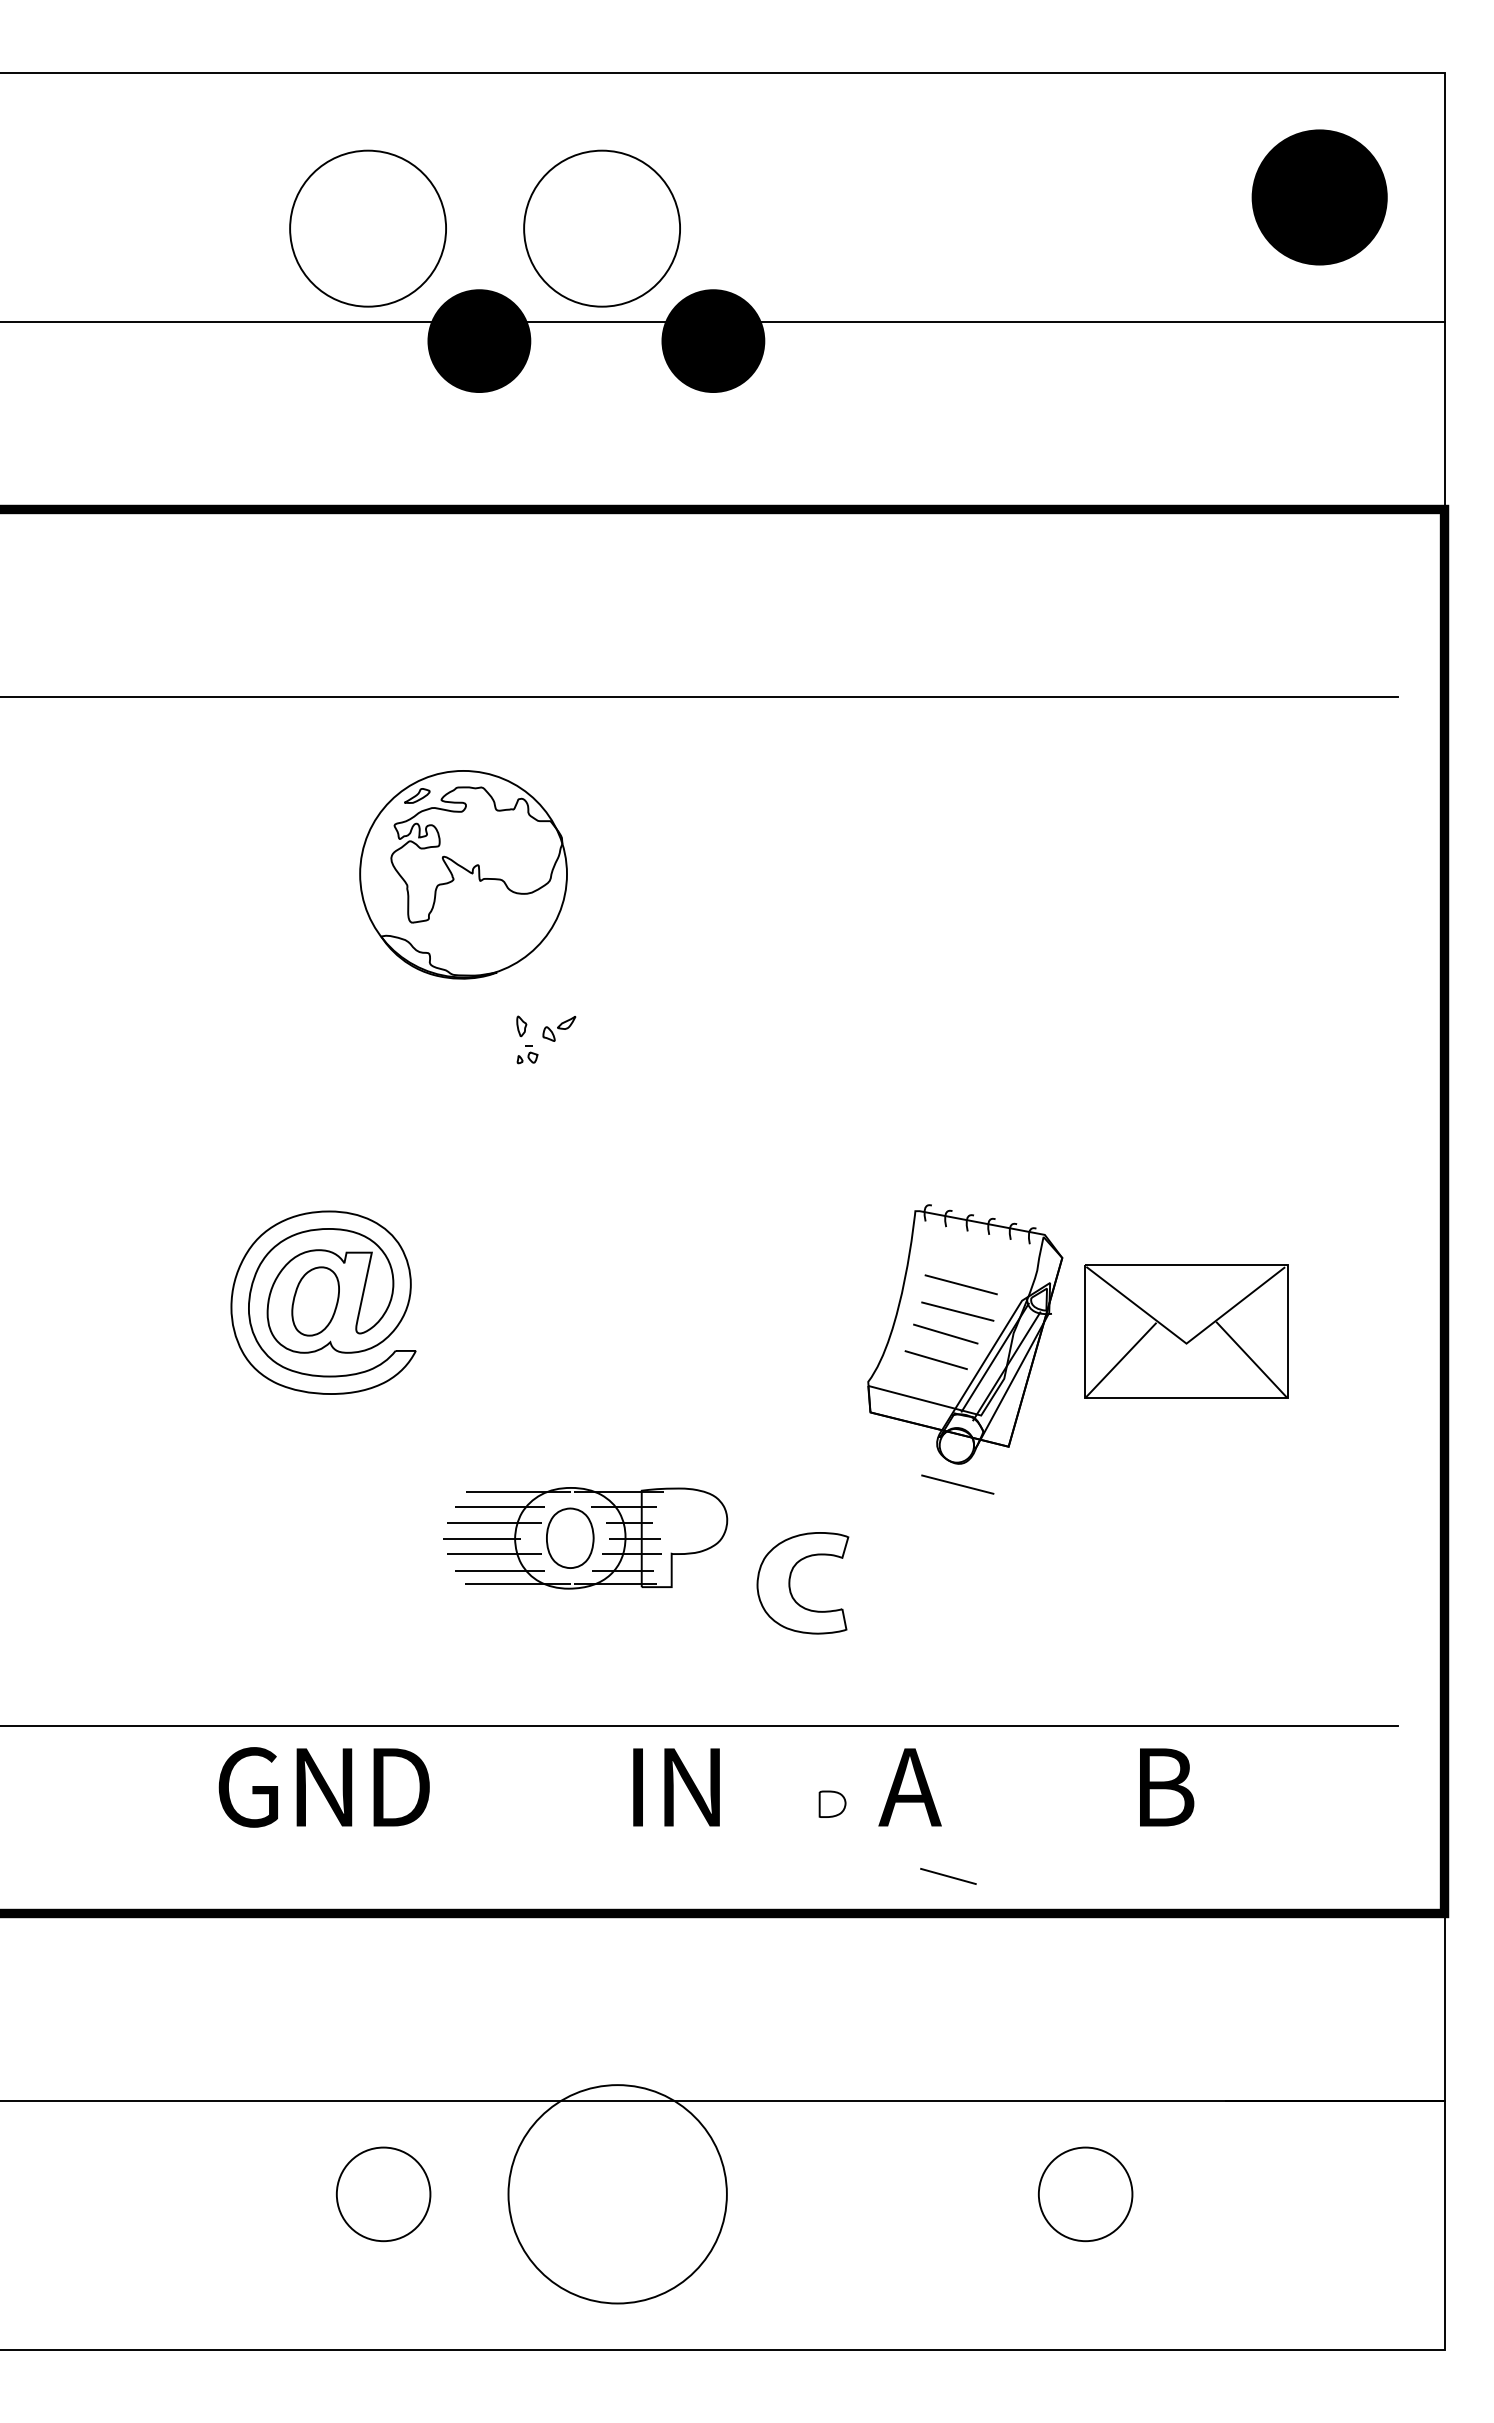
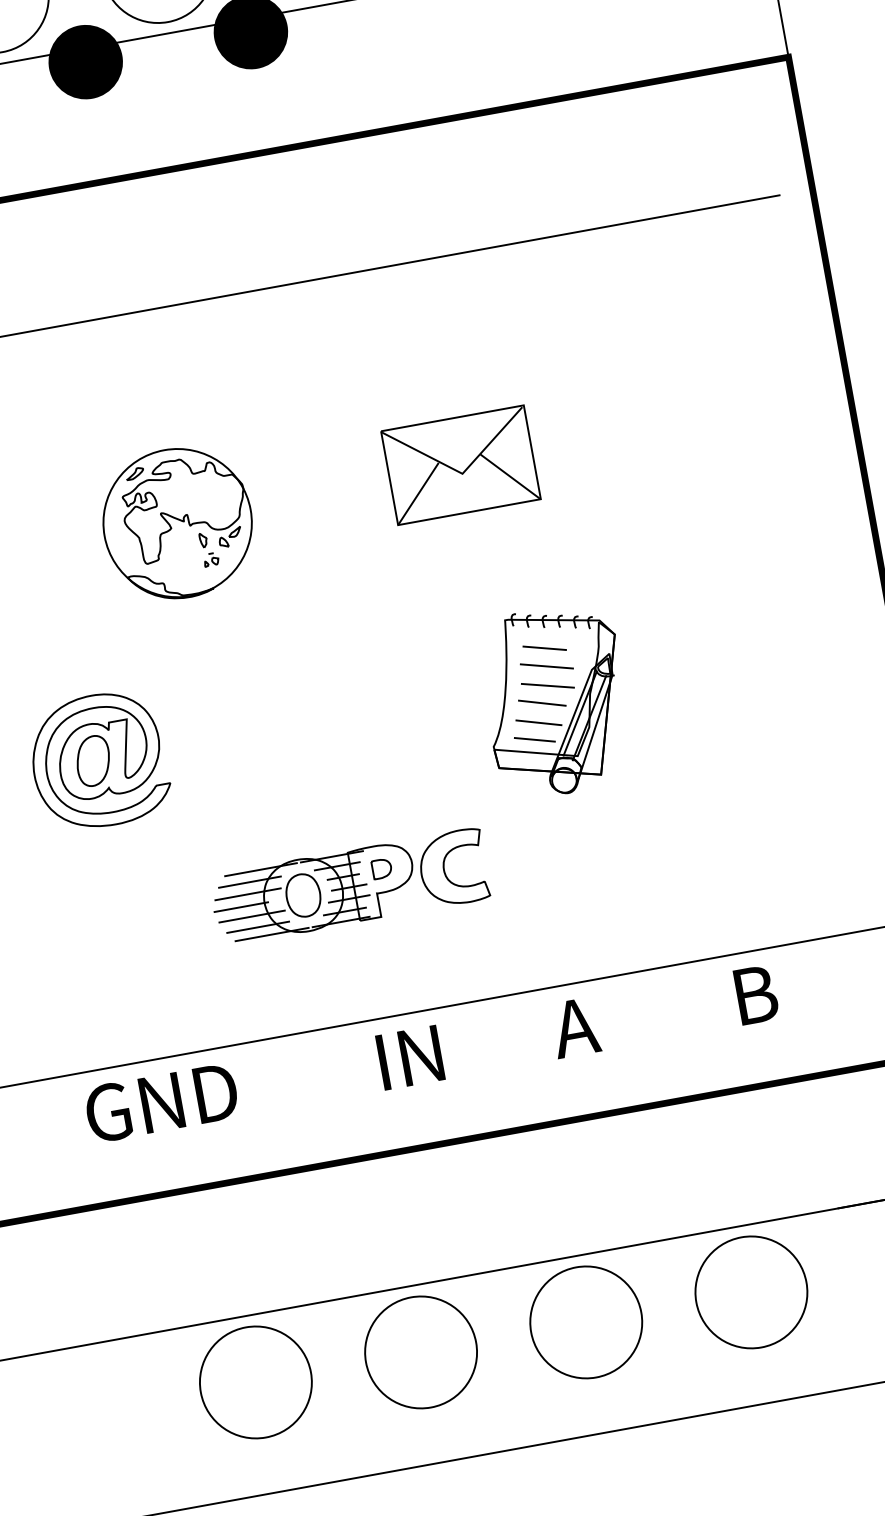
part: (463, 874) -> (177, 523), moved
line: (962, 1258) -> (544, 647), added
part: (1186, 1331) -> (460, 465), moved
line: (957, 1484) -> (569, 807), removed
part: (790, 1583) -> (444, 869), moved
part: (832, 1803) -> (381, 868), moved
line: (948, 1876) -> (534, 739), moved
circle: (383, 2194) -> (255, 1382), size x1.67
circle: (617, 2194) -> (420, 1352), size x0.71
circle: (851, 2194) -> (586, 1322), added
circle: (1085, 2194) -> (751, 1292), size x1.67

